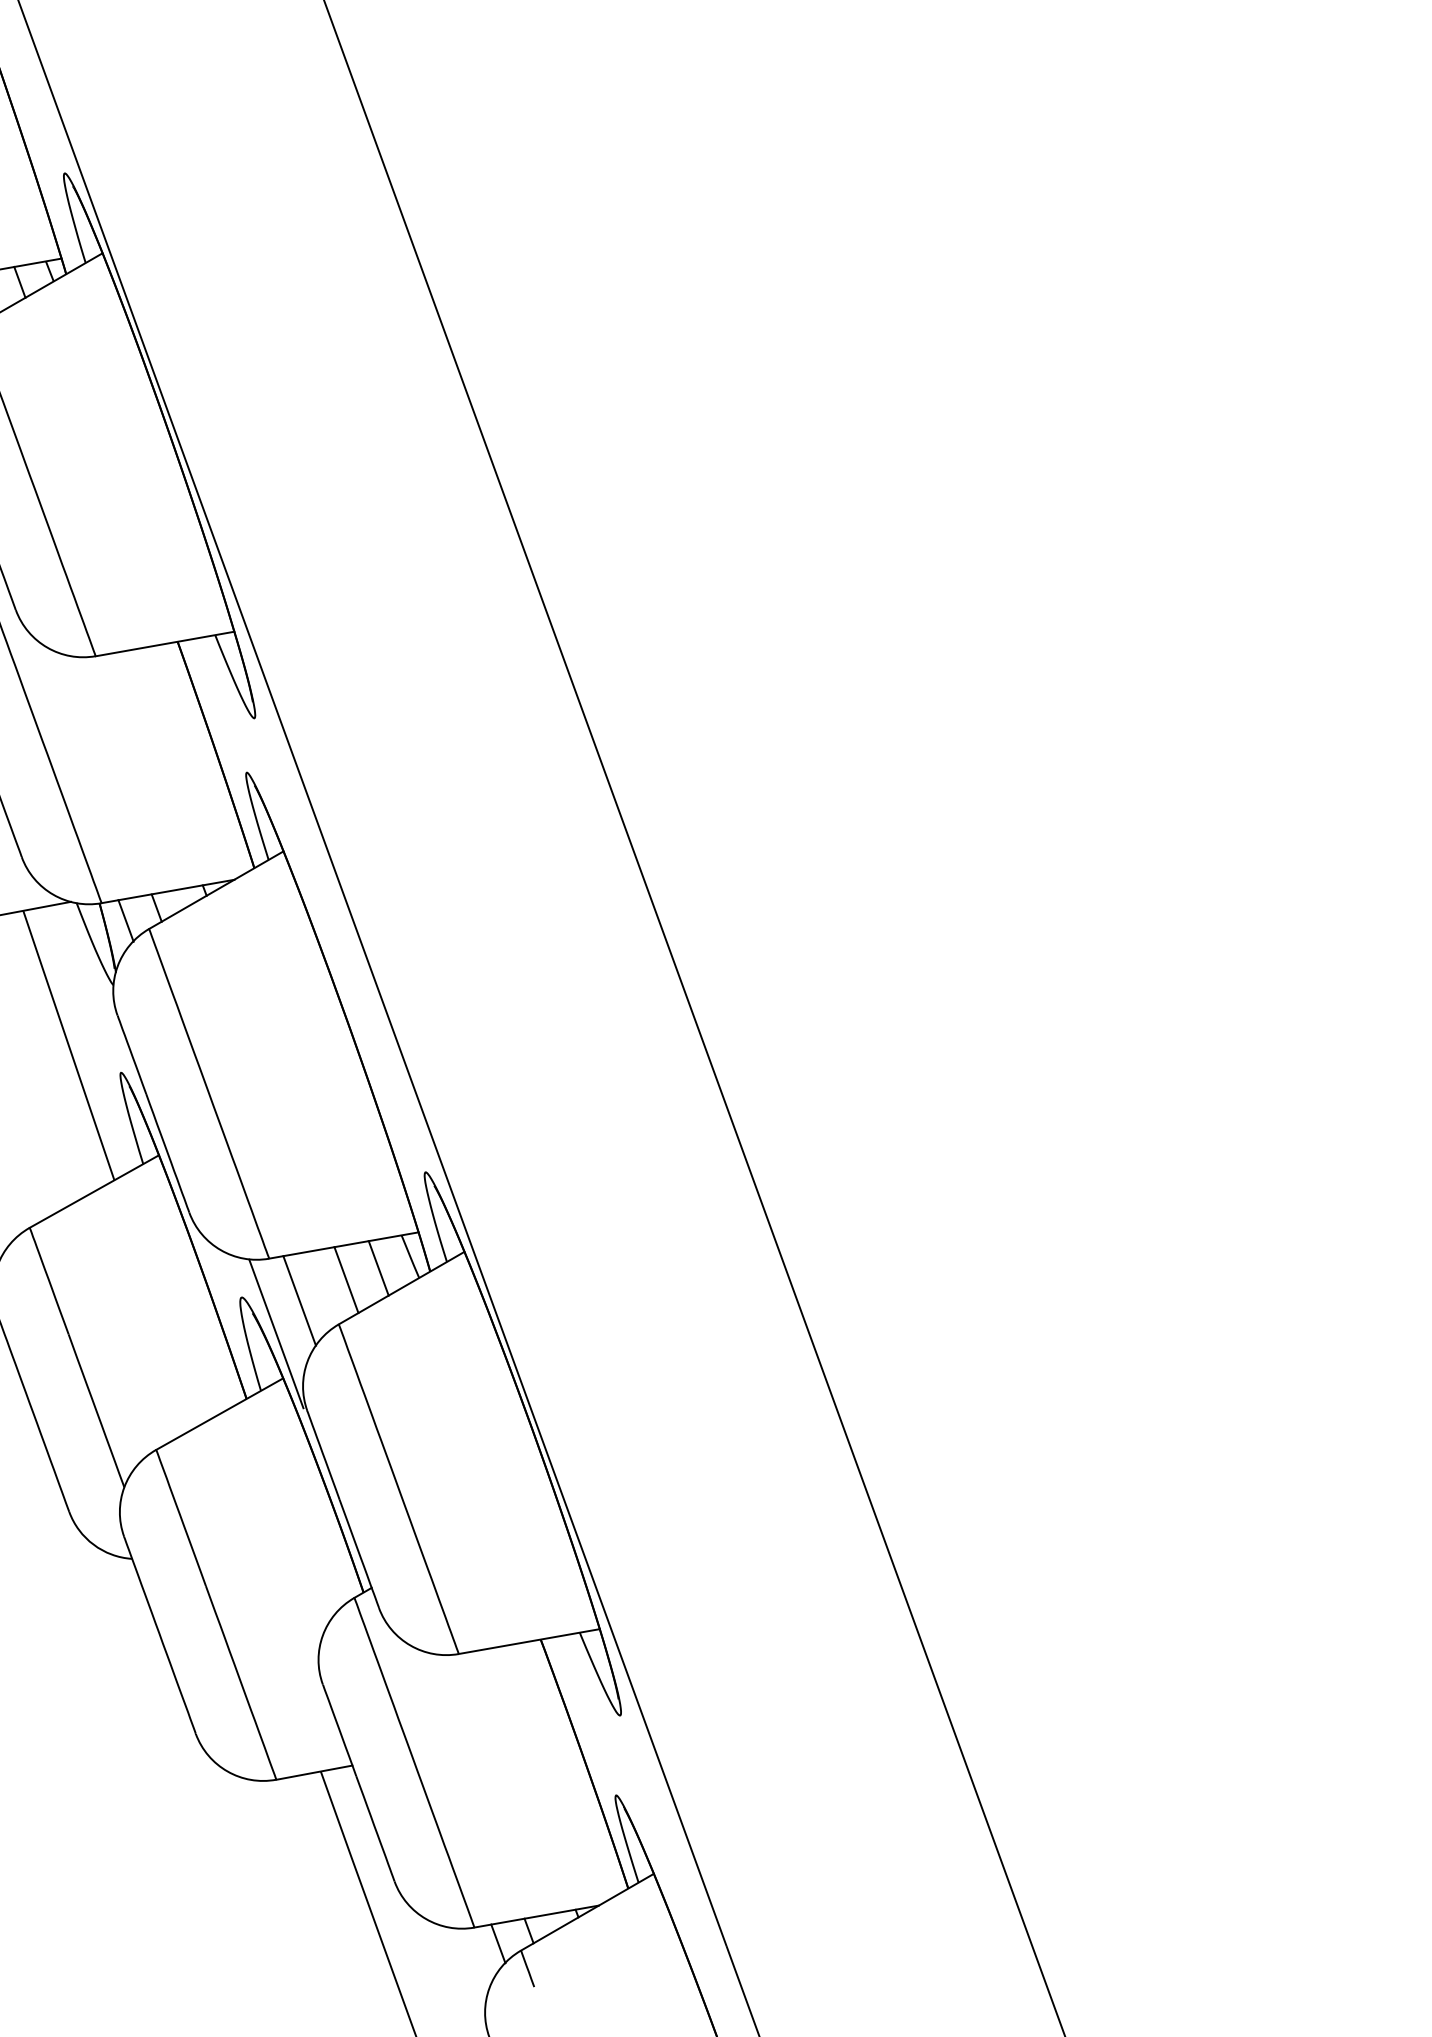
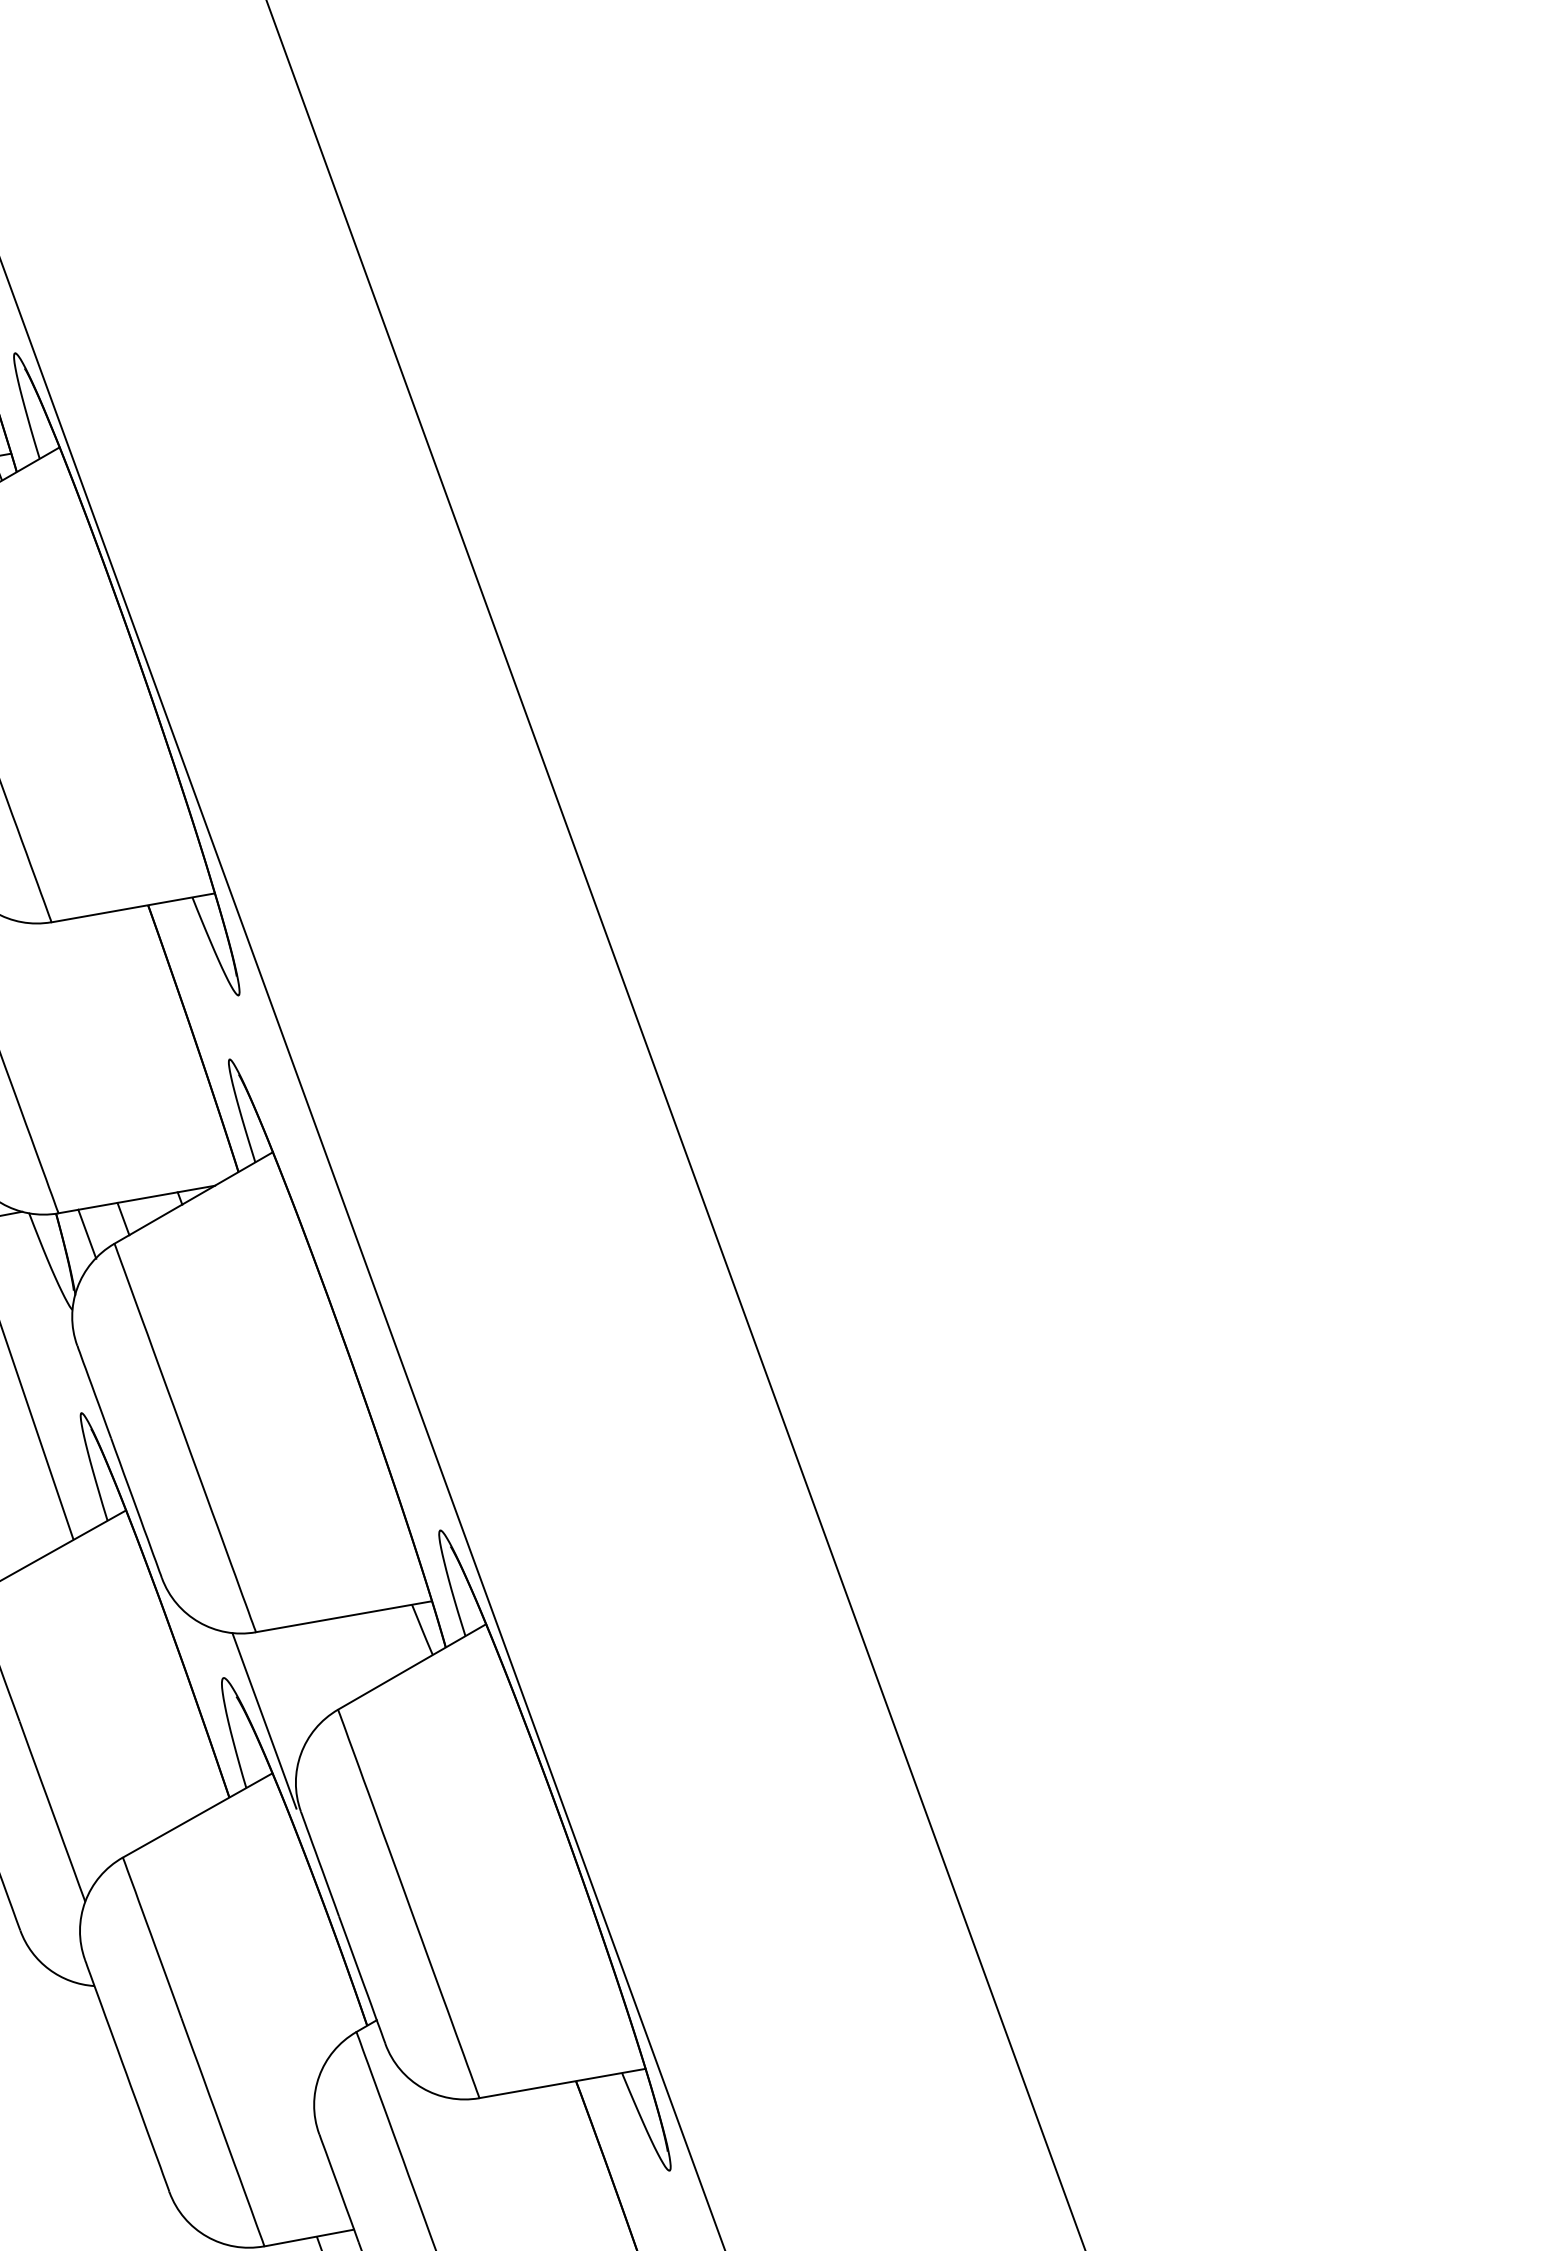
line: (378, 1268) -> (384, 1643), removed
line: (346, 1280) -> (347, 1657), removed
line: (299, 1300) -> (291, 1681), removed

